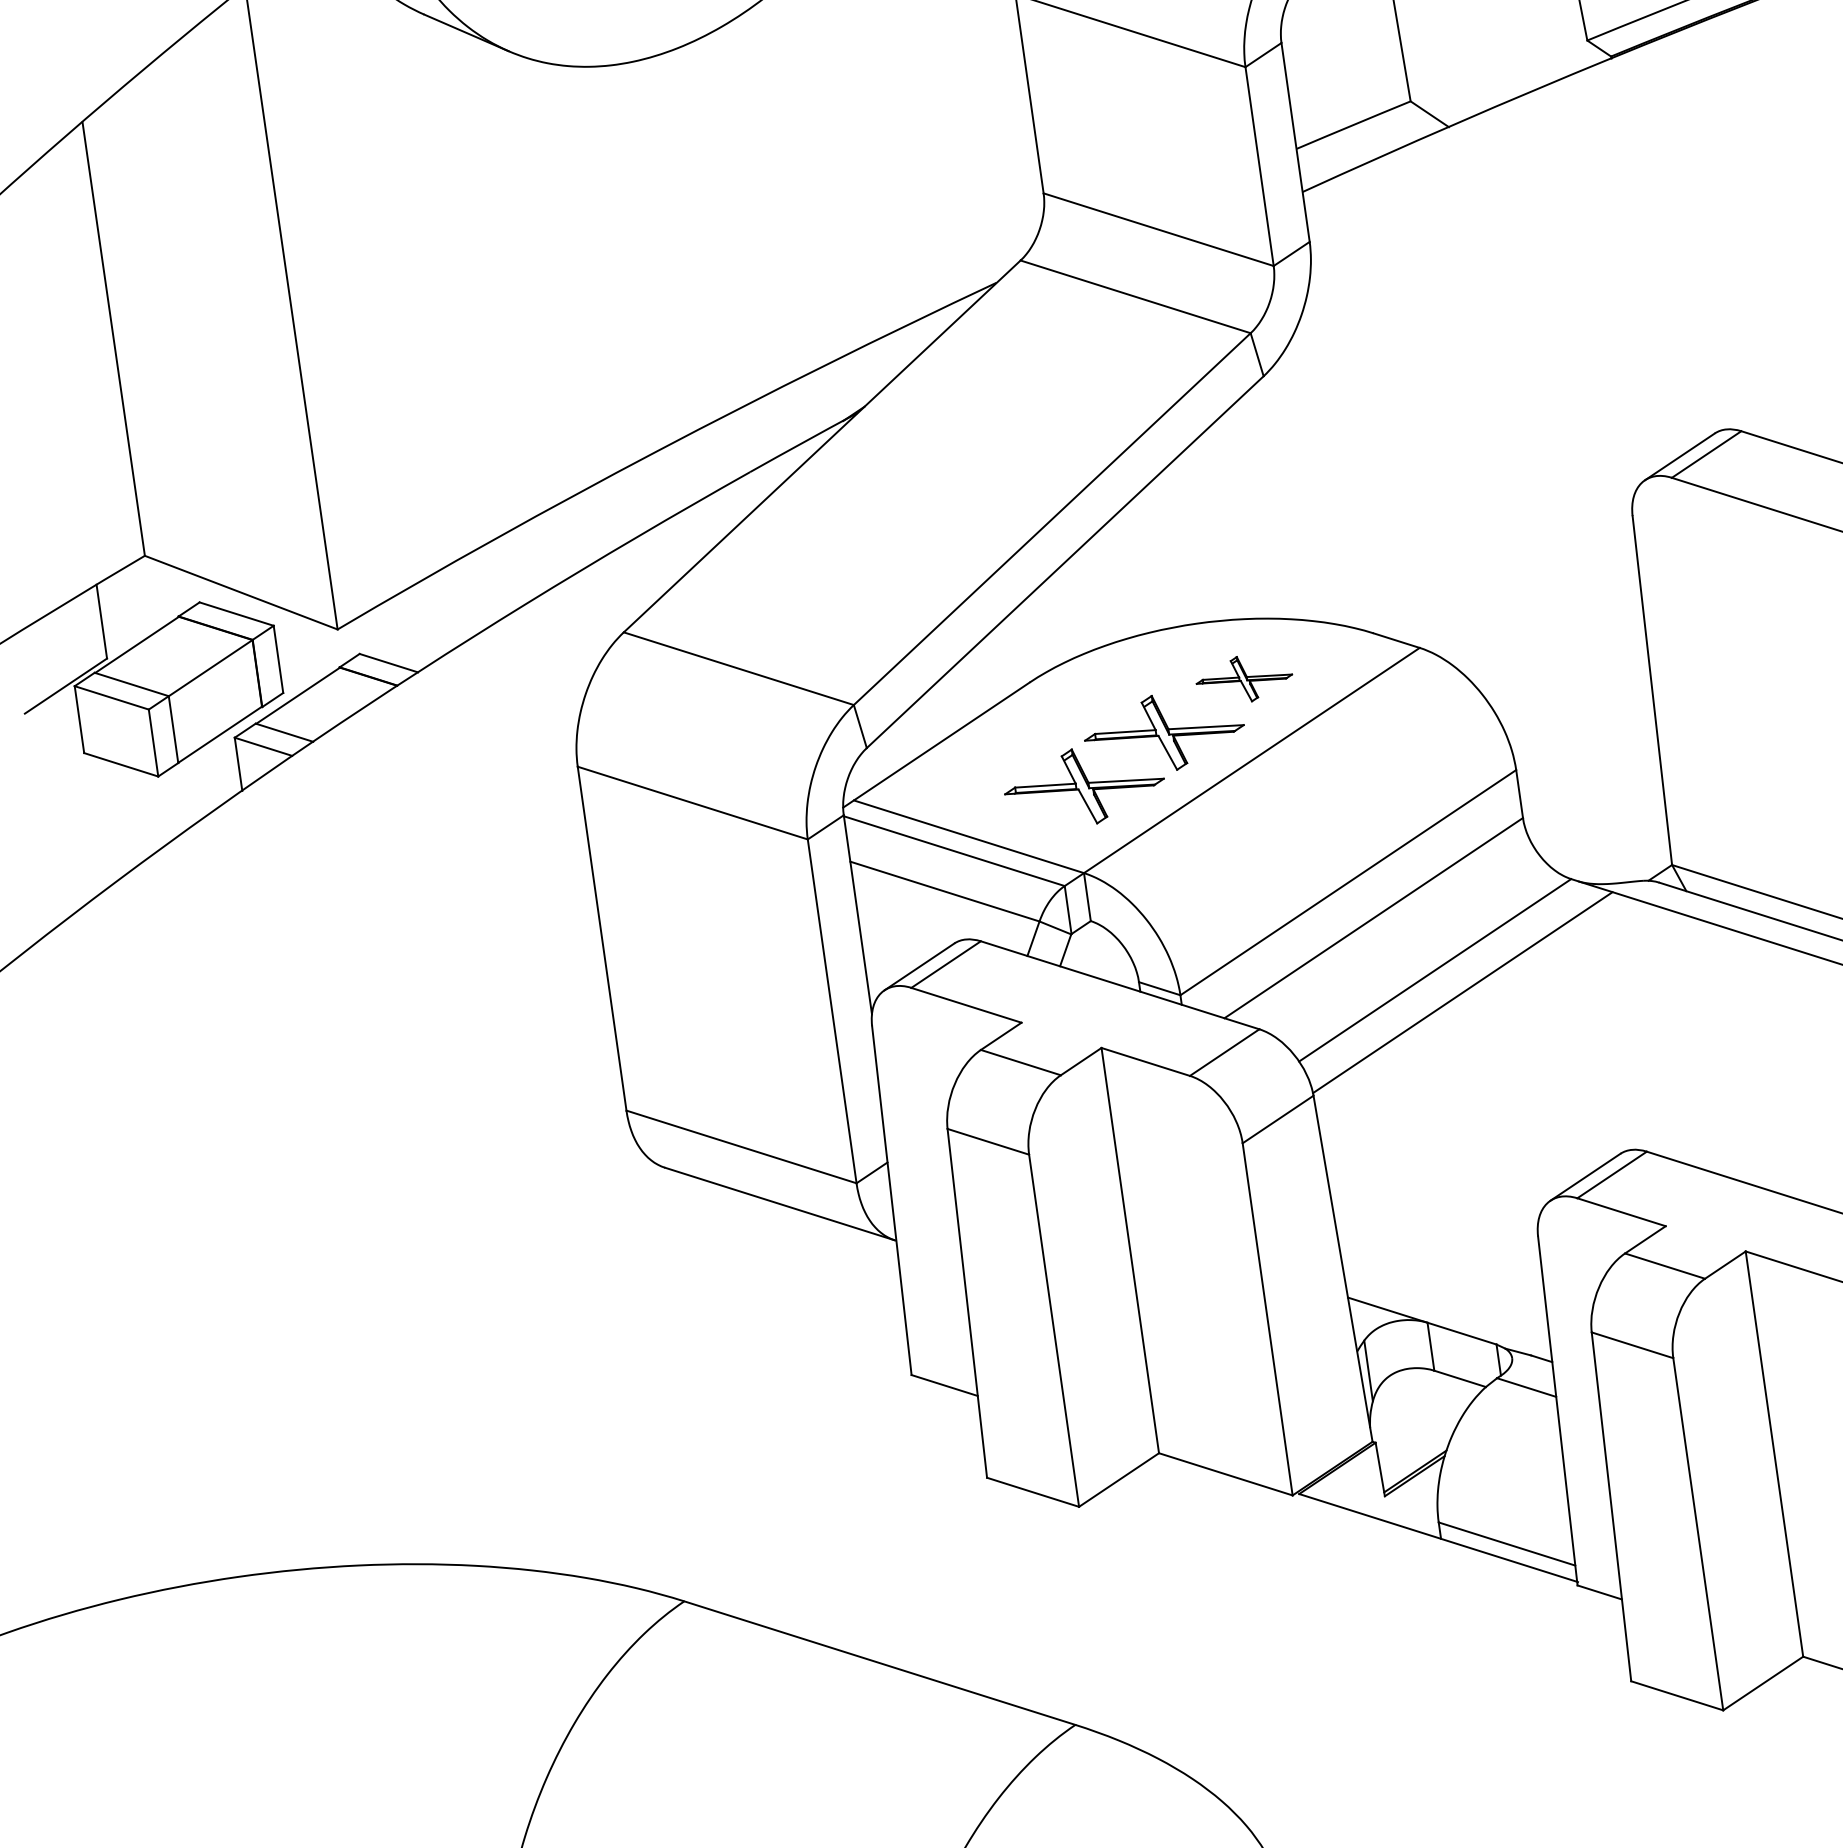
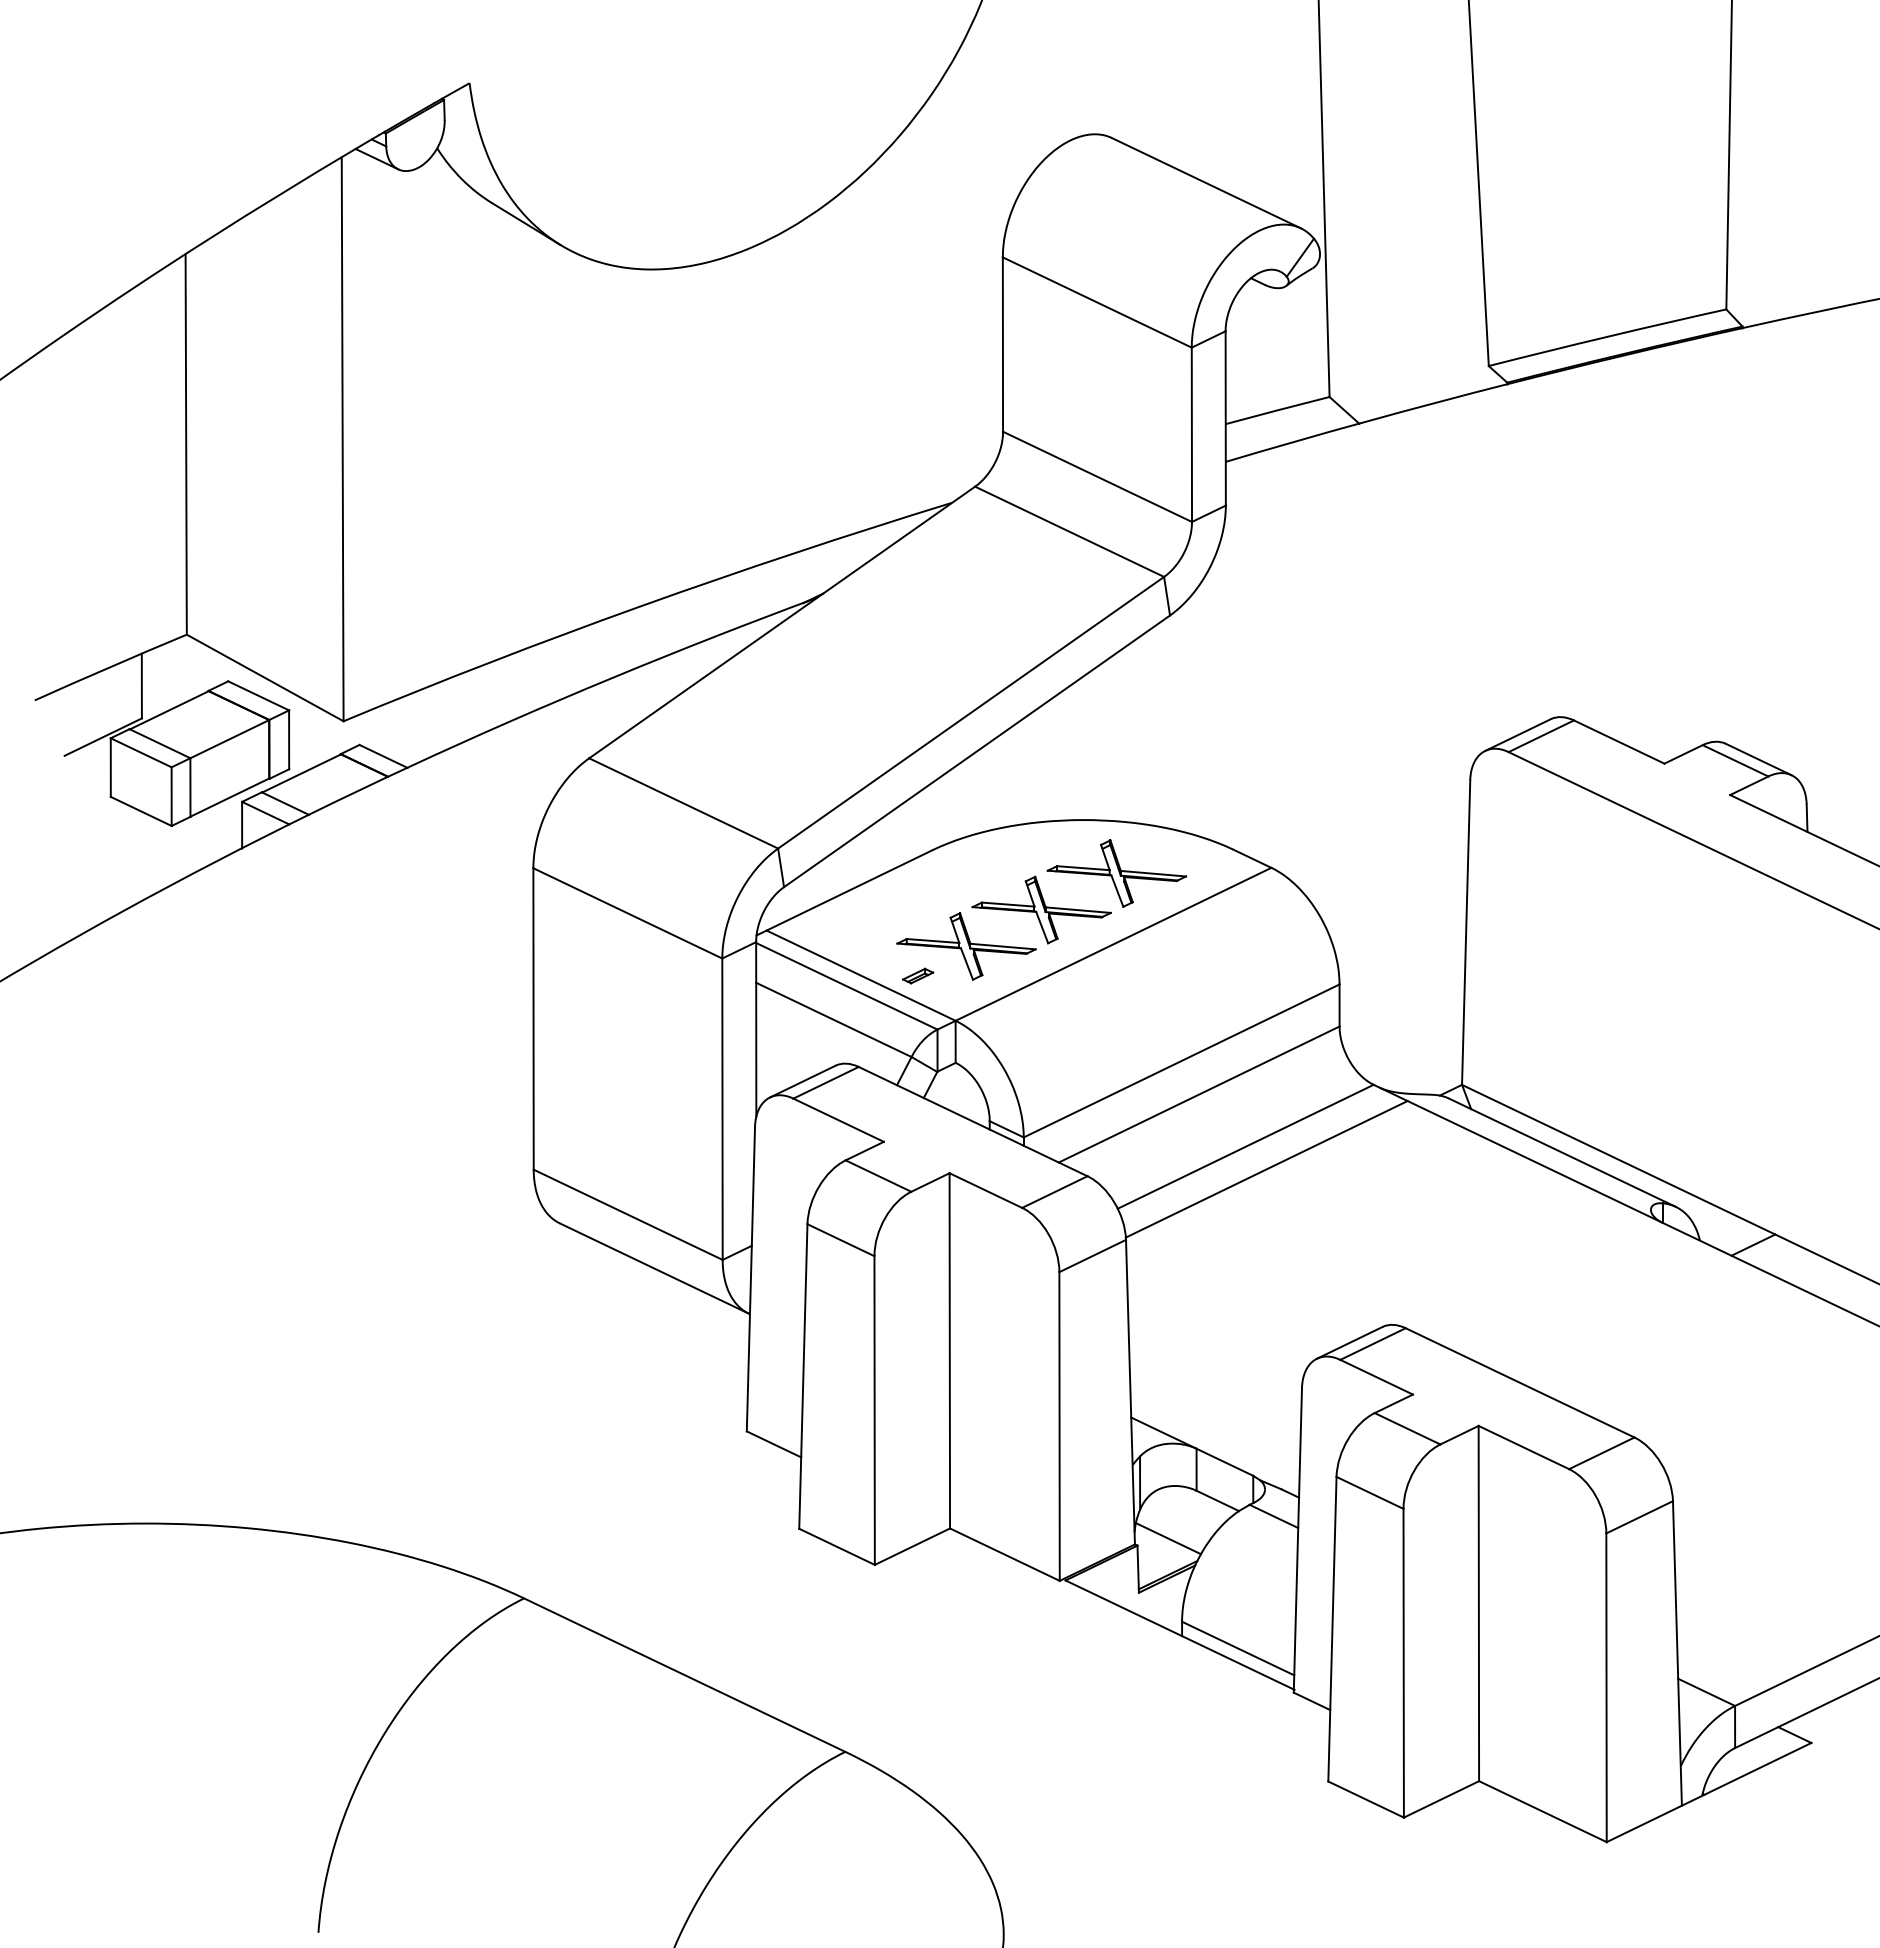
part: (1243, 679) -> (1116, 873), size x1.67
part: (1034, 827) -> (918, 975), added
line: (1409, 1429) -> (1168, 1538), added

